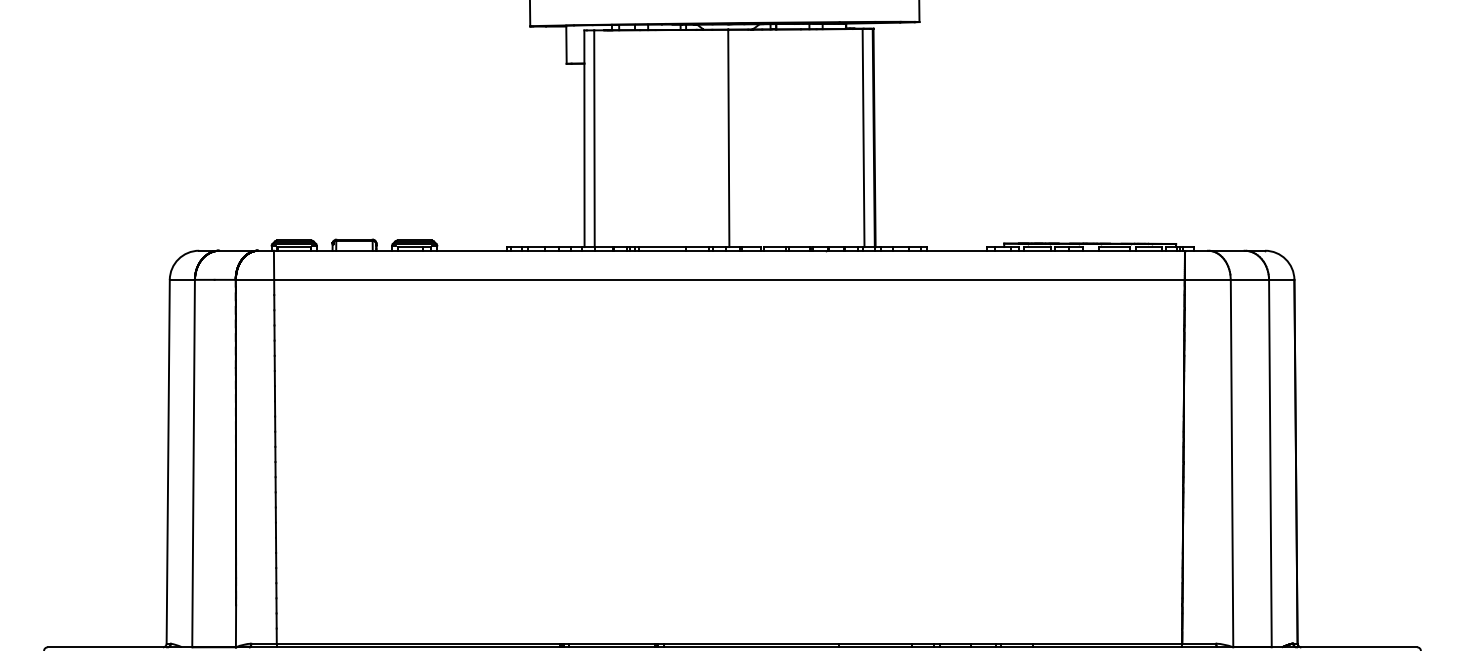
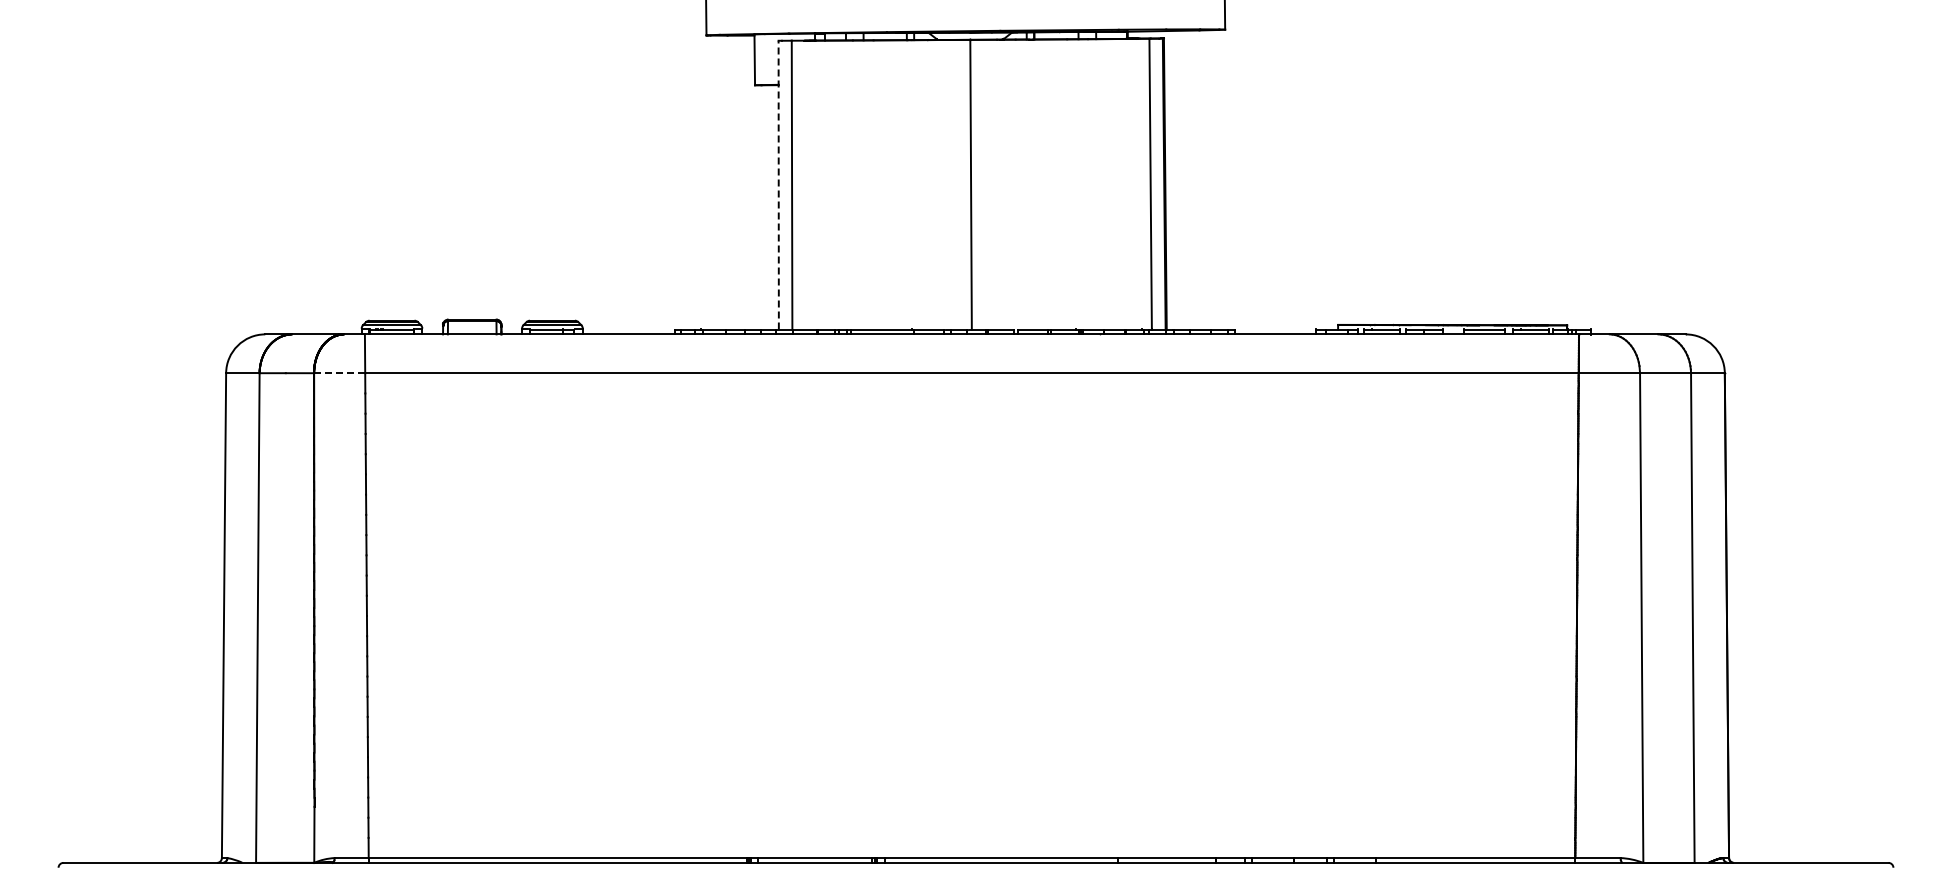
line: (584, 138) -> (778, 184), solid -> dashed
line: (254, 280) -> (339, 373), solid -> dashed

